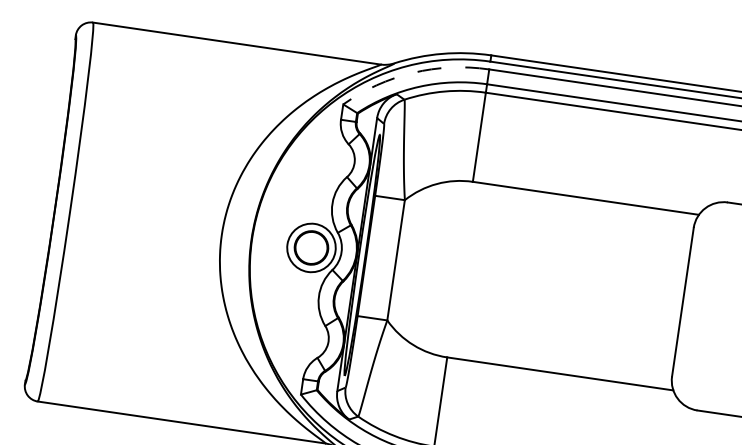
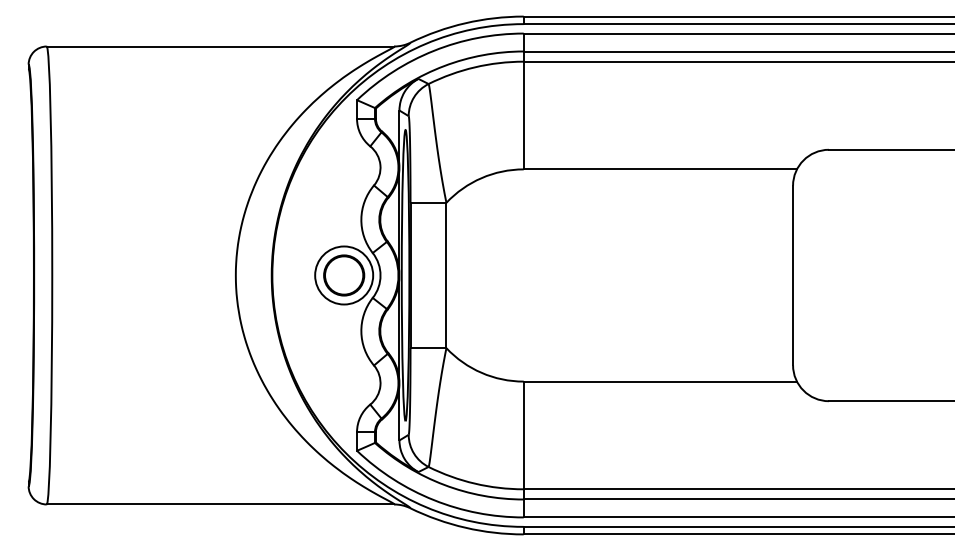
arc: (412, 72) -> (433, 50), dashed -> solid

